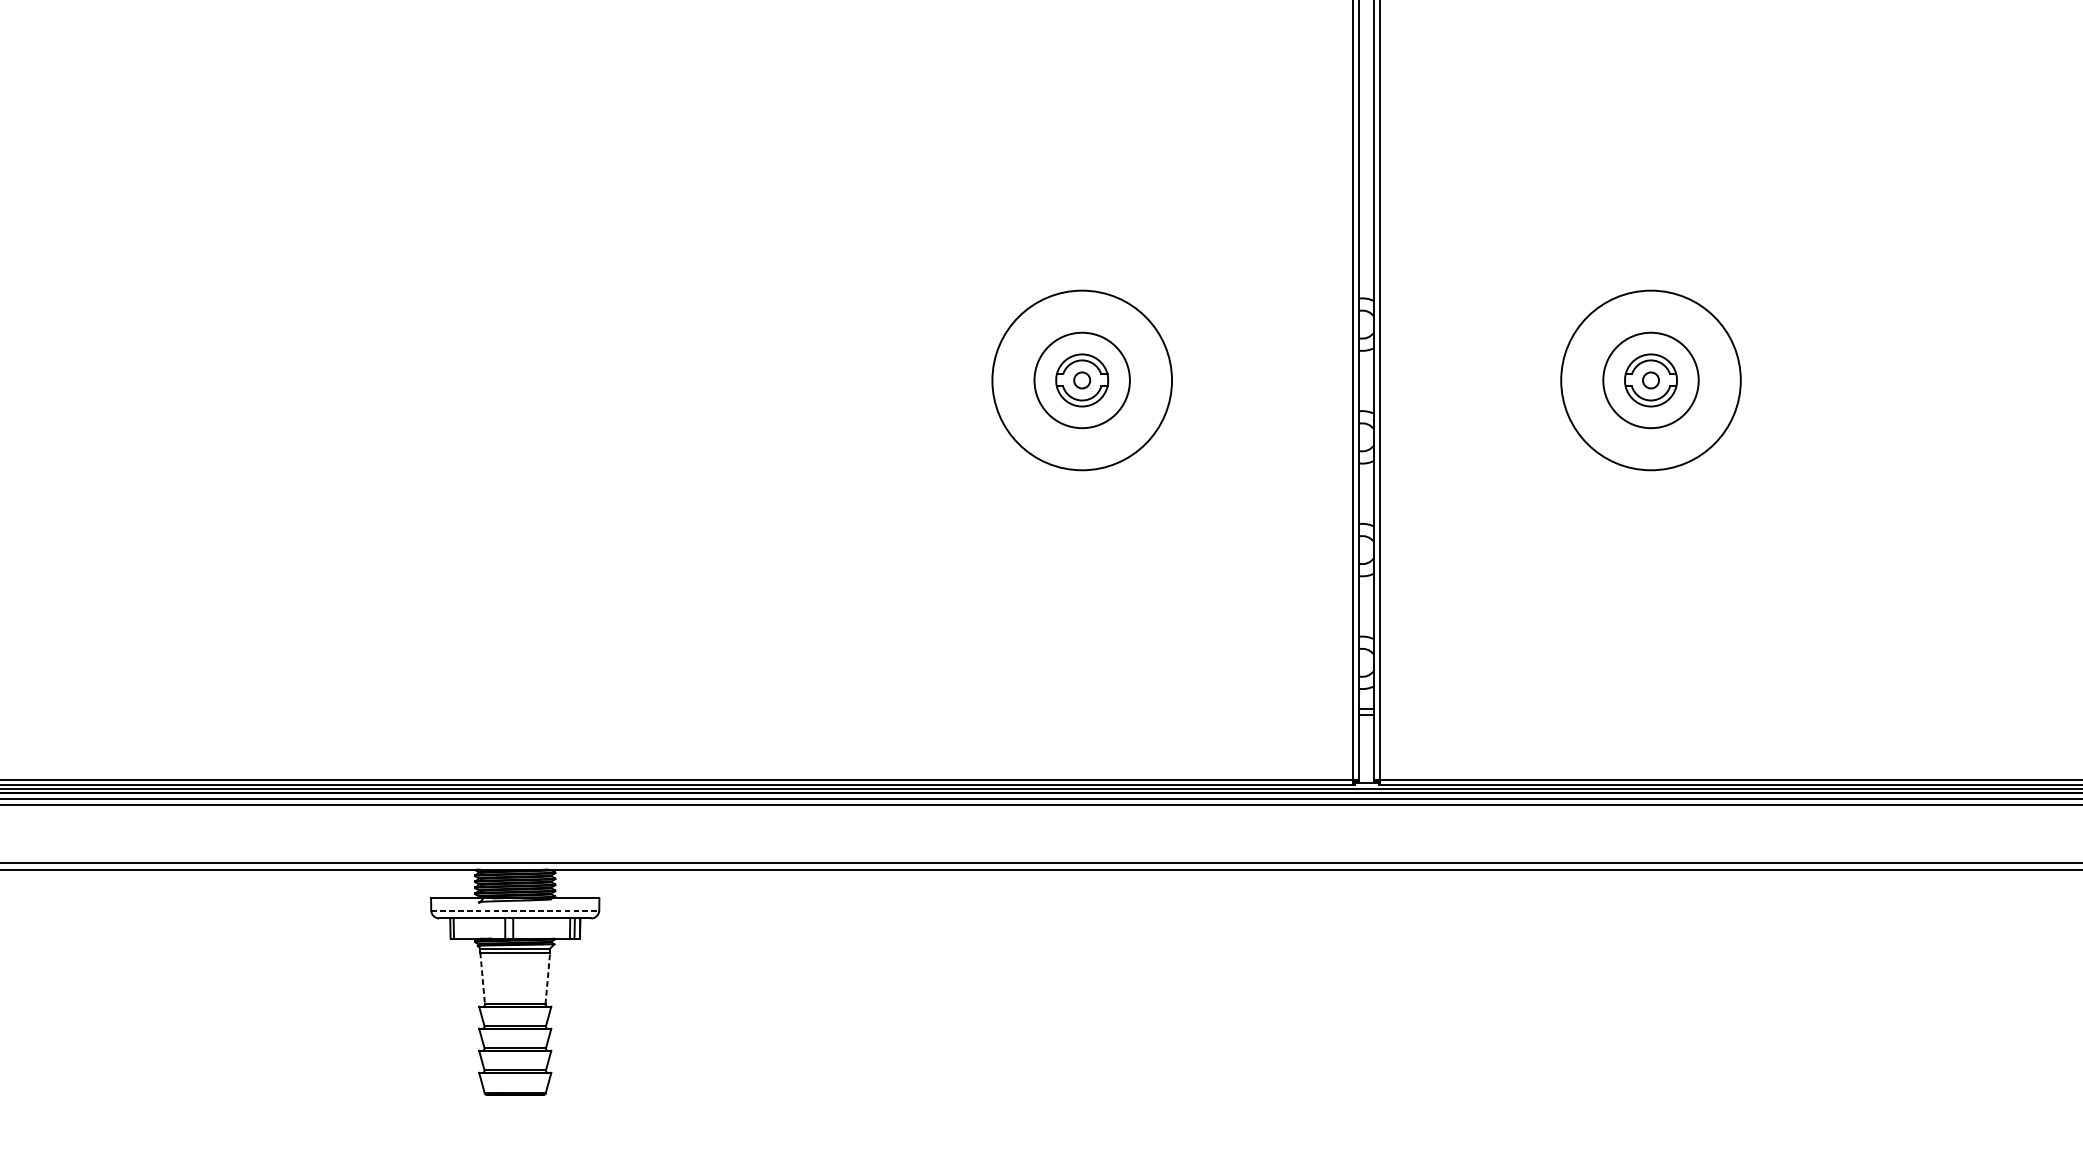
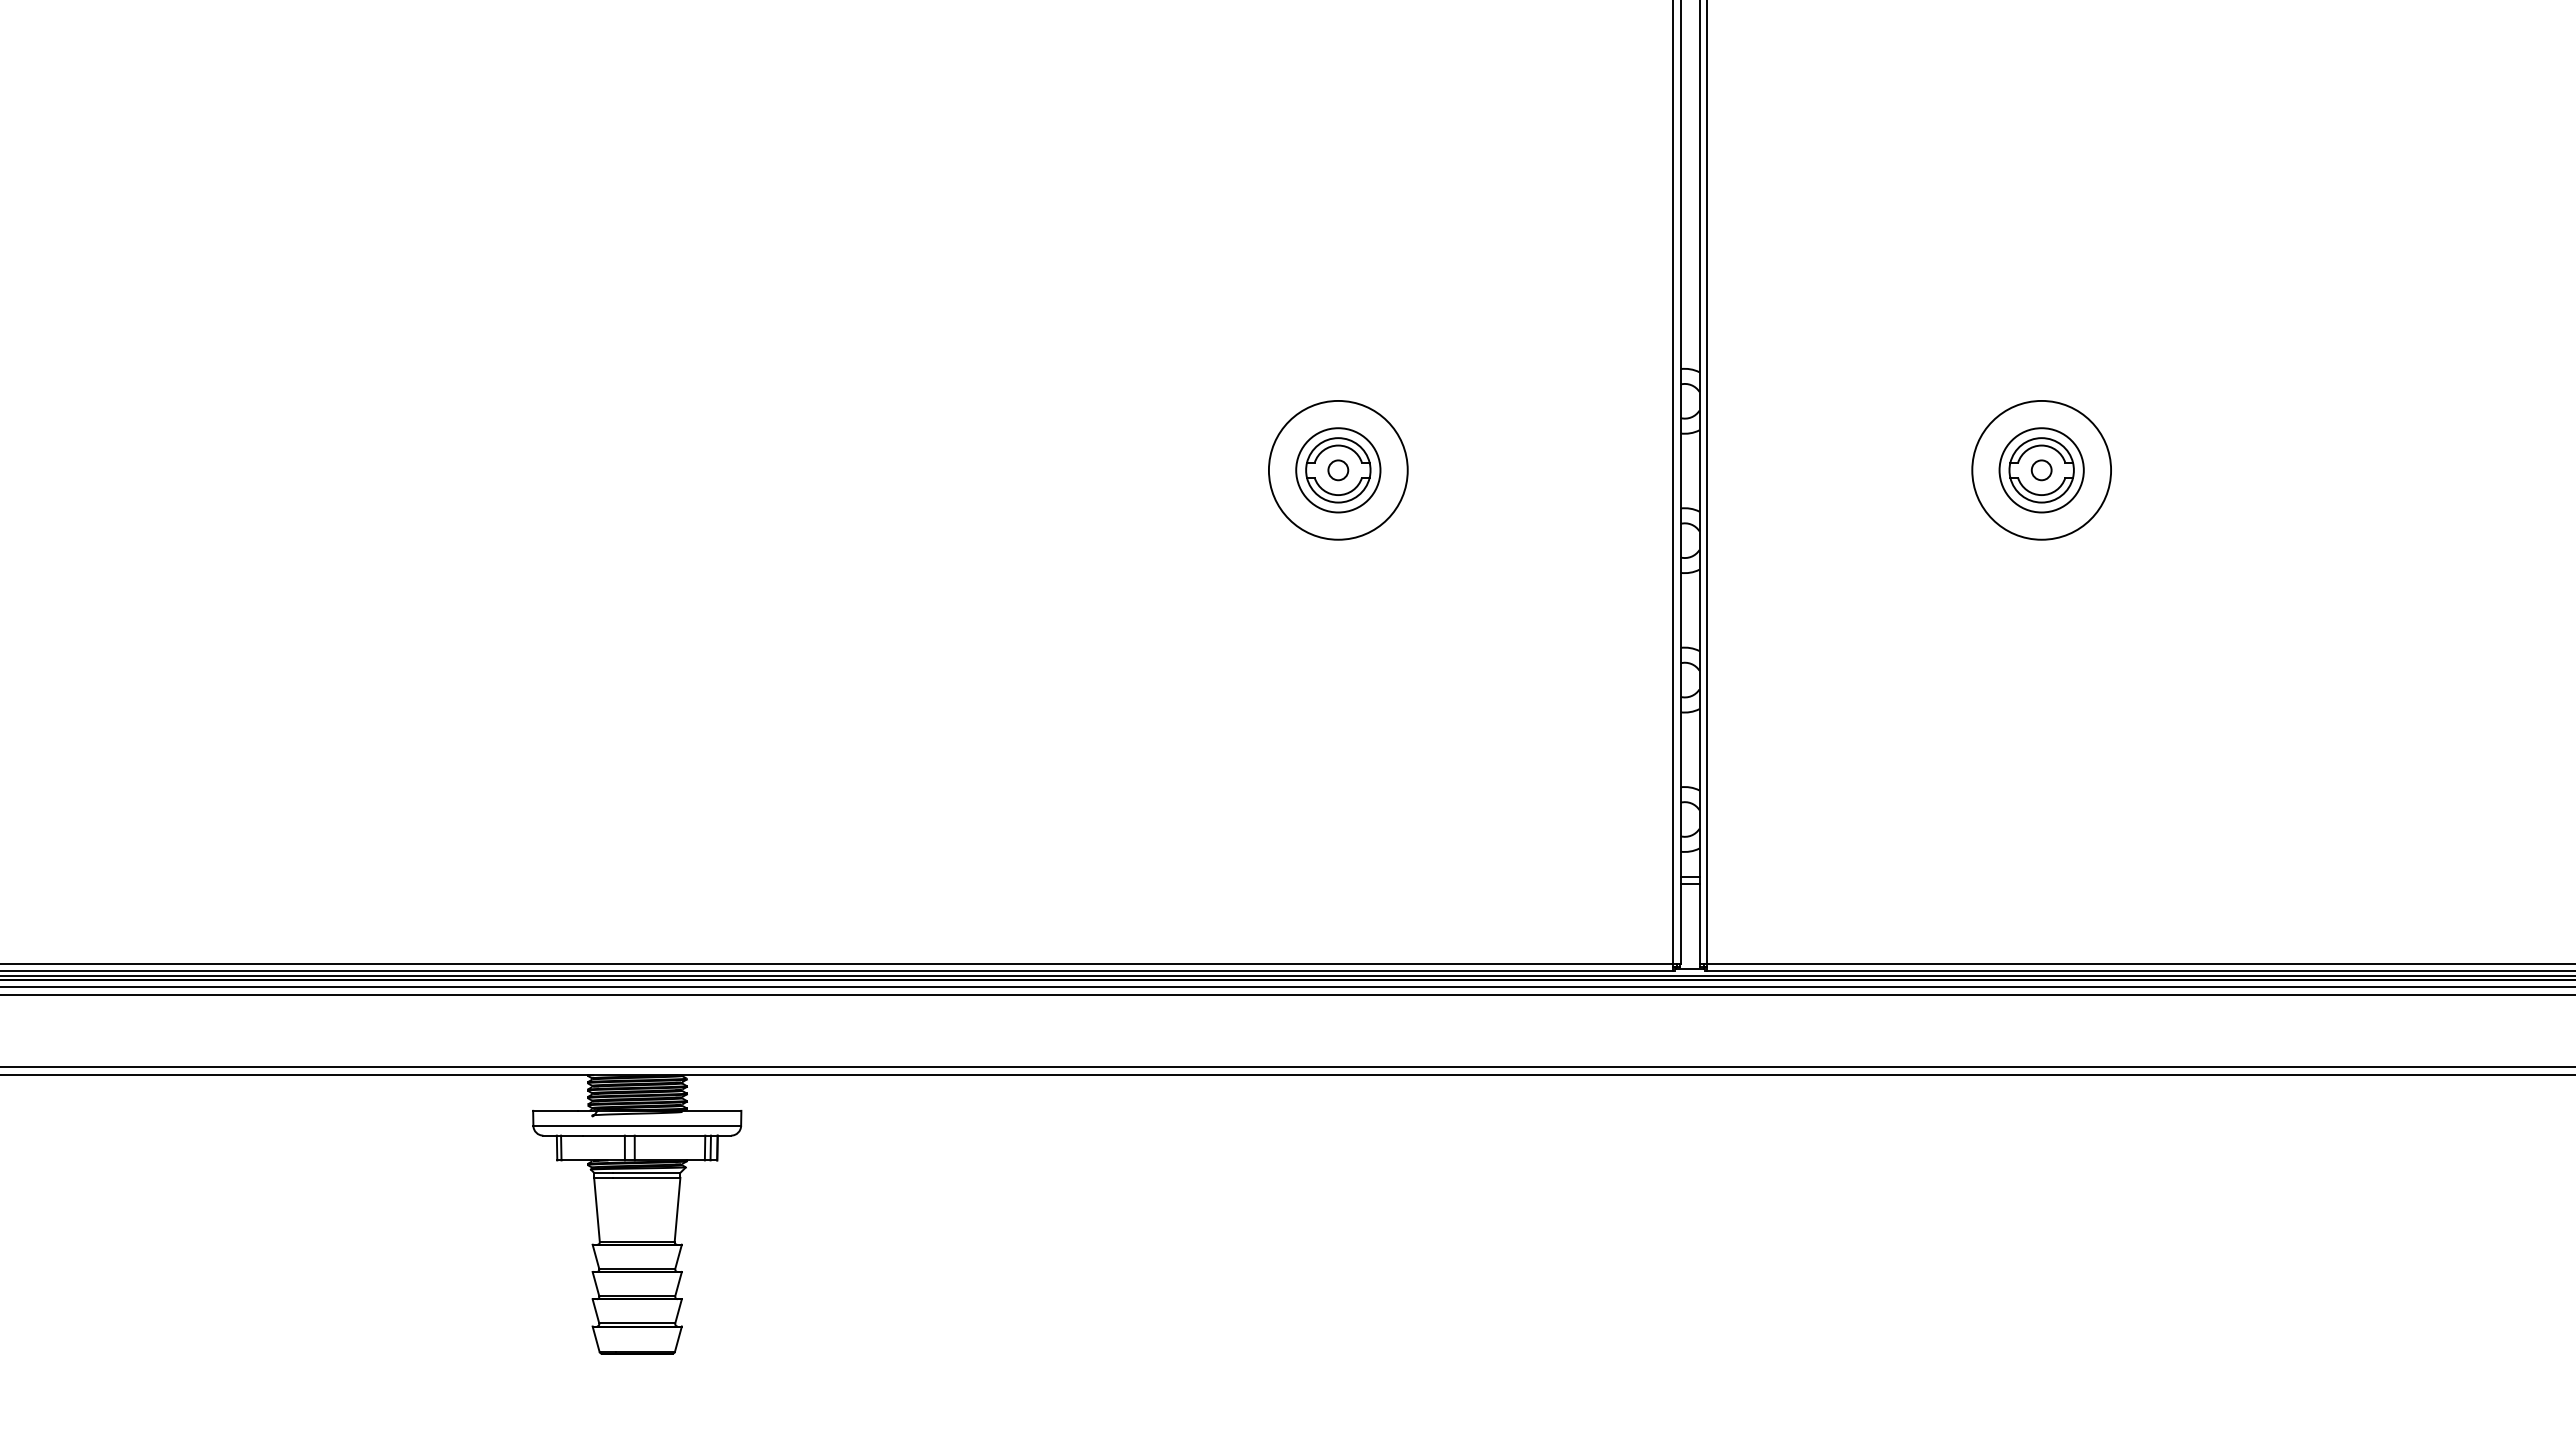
circle: (1081, 379) -> (1337, 469), size x0.62
circle: (1650, 379) -> (2041, 469), size x0.62
circle: (1082, 380) -> (1338, 470), size x0.71
circle: (1650, 380) -> (2041, 470), size x0.71
line: (515, 910) -> (637, 1125), dashed -> solid
line: (547, 978) -> (677, 1209), dashed -> solid
line: (483, 979) -> (597, 1210), dashed -> solid

